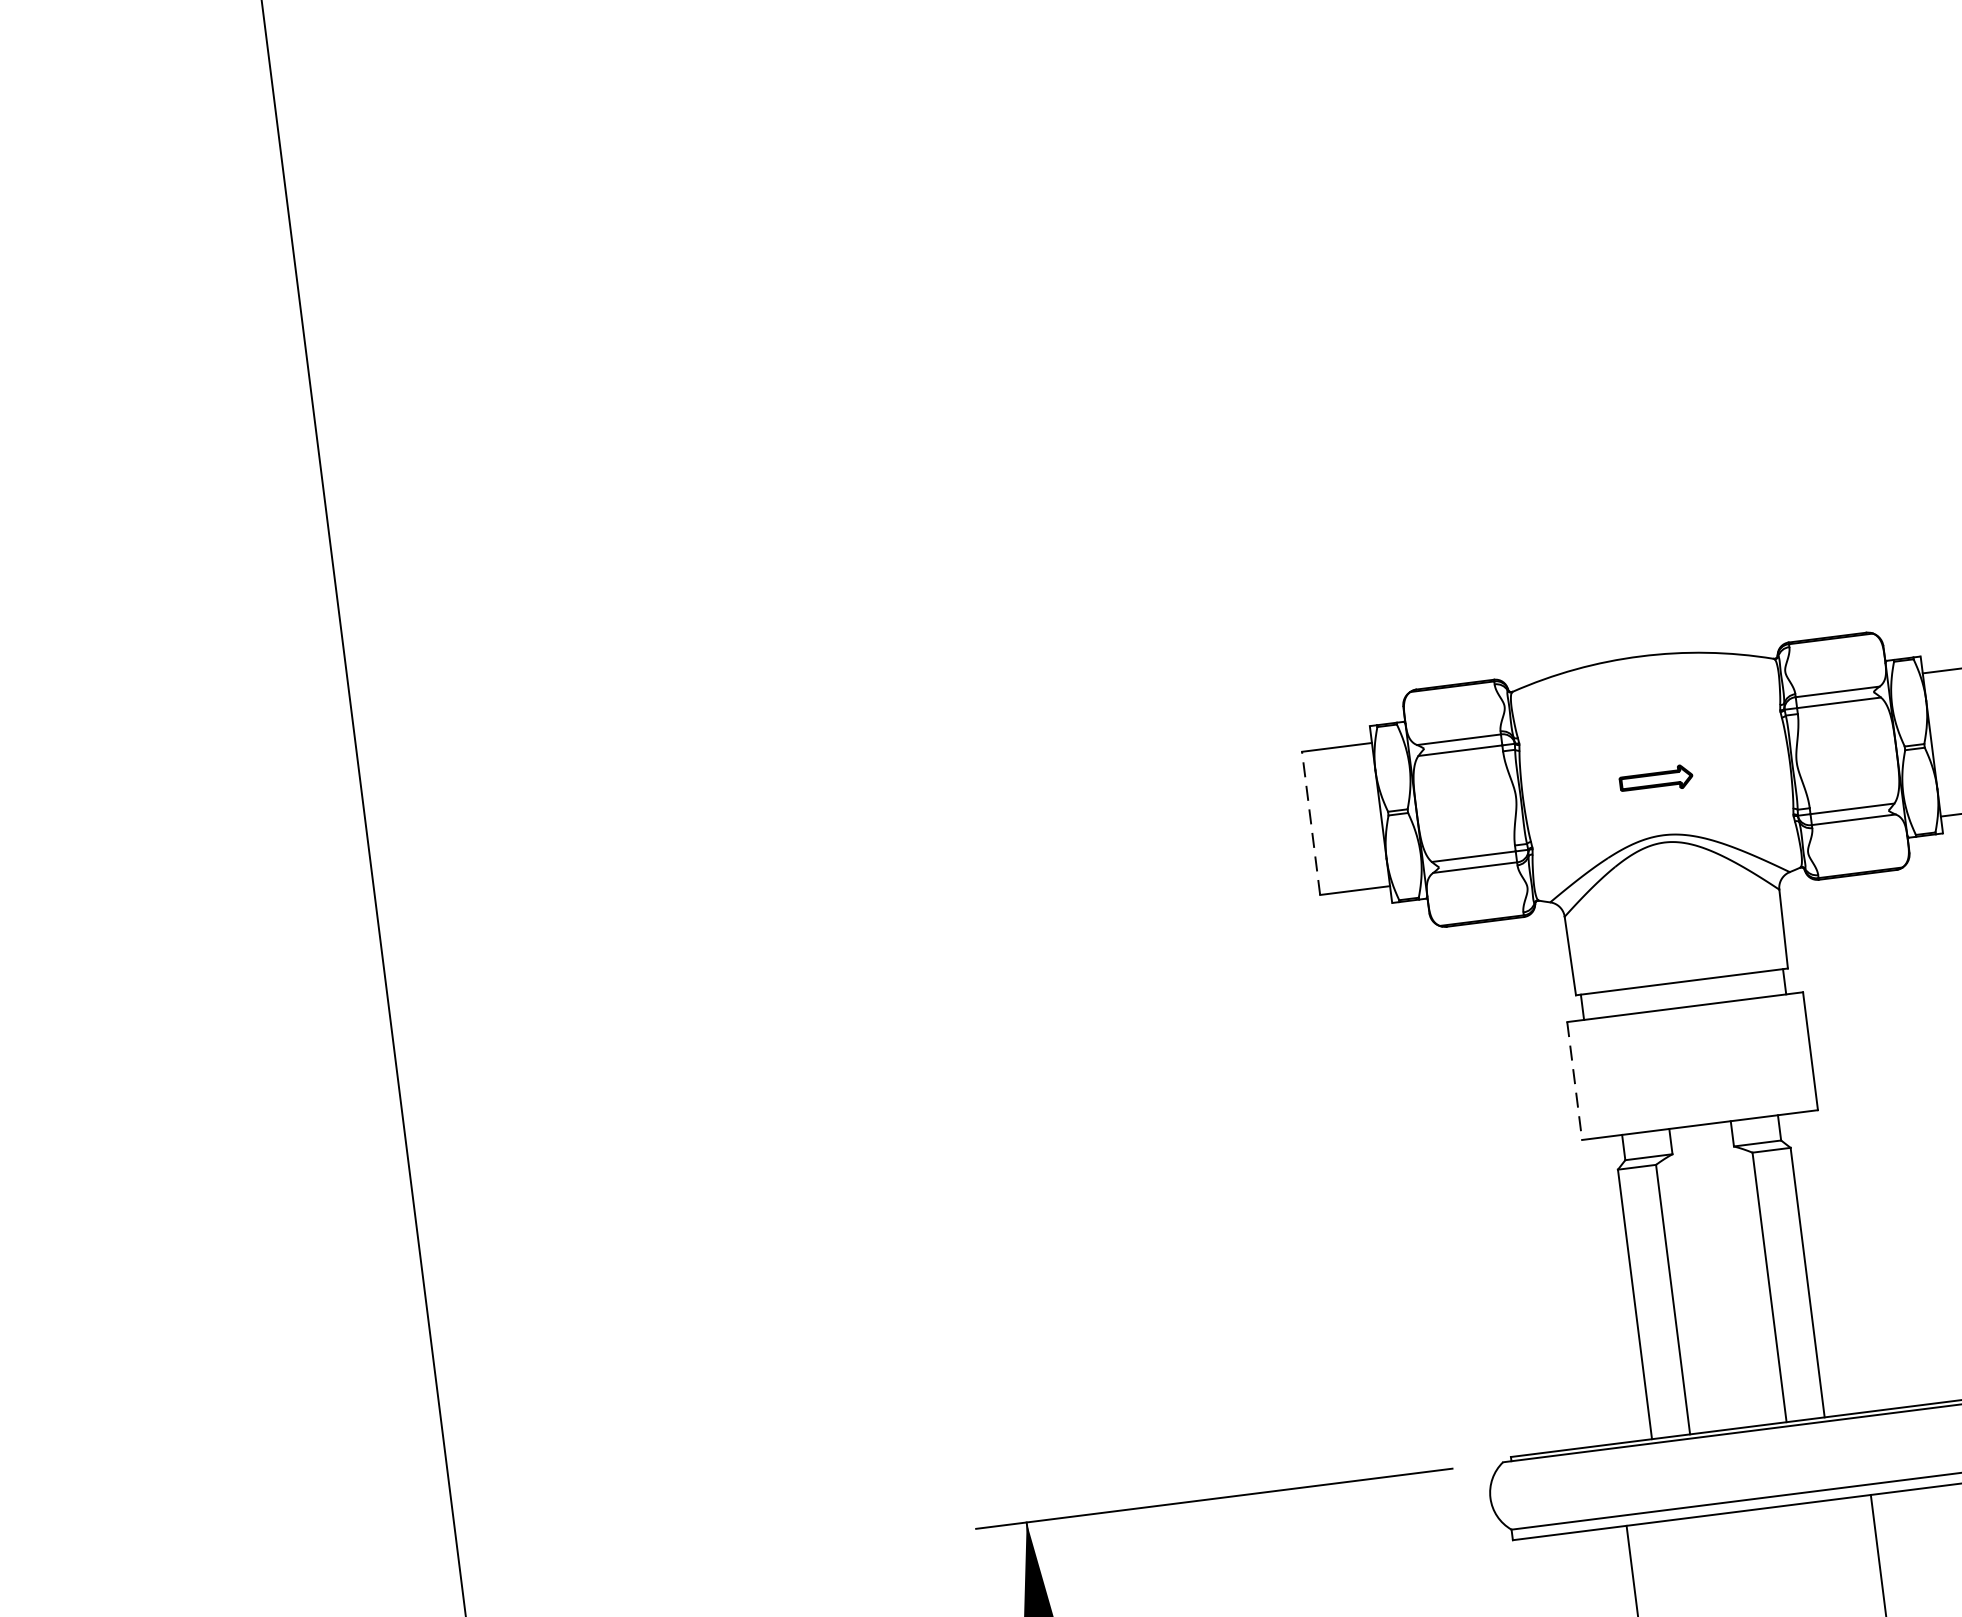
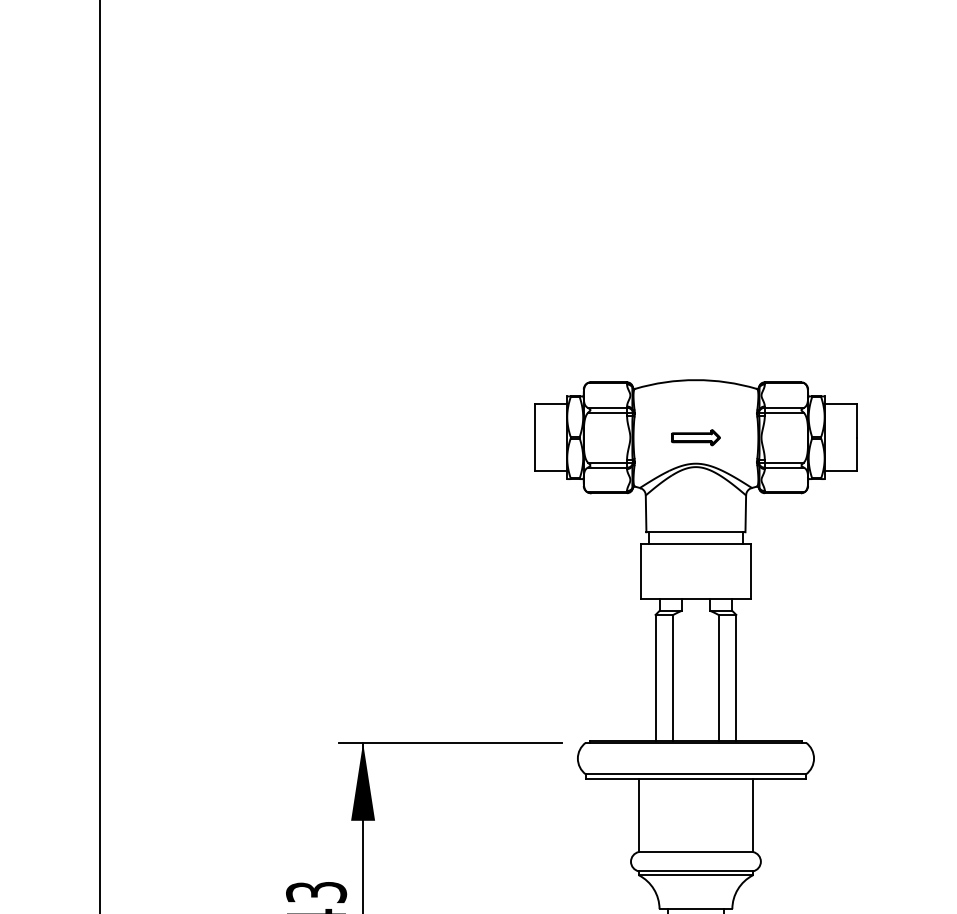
part: (1655, 779) -> (695, 437), size x1.43
line: (1310, 822) -> (534, 437), dashed -> solid
line: (1573, 1080) -> (640, 571), dashed -> solid

